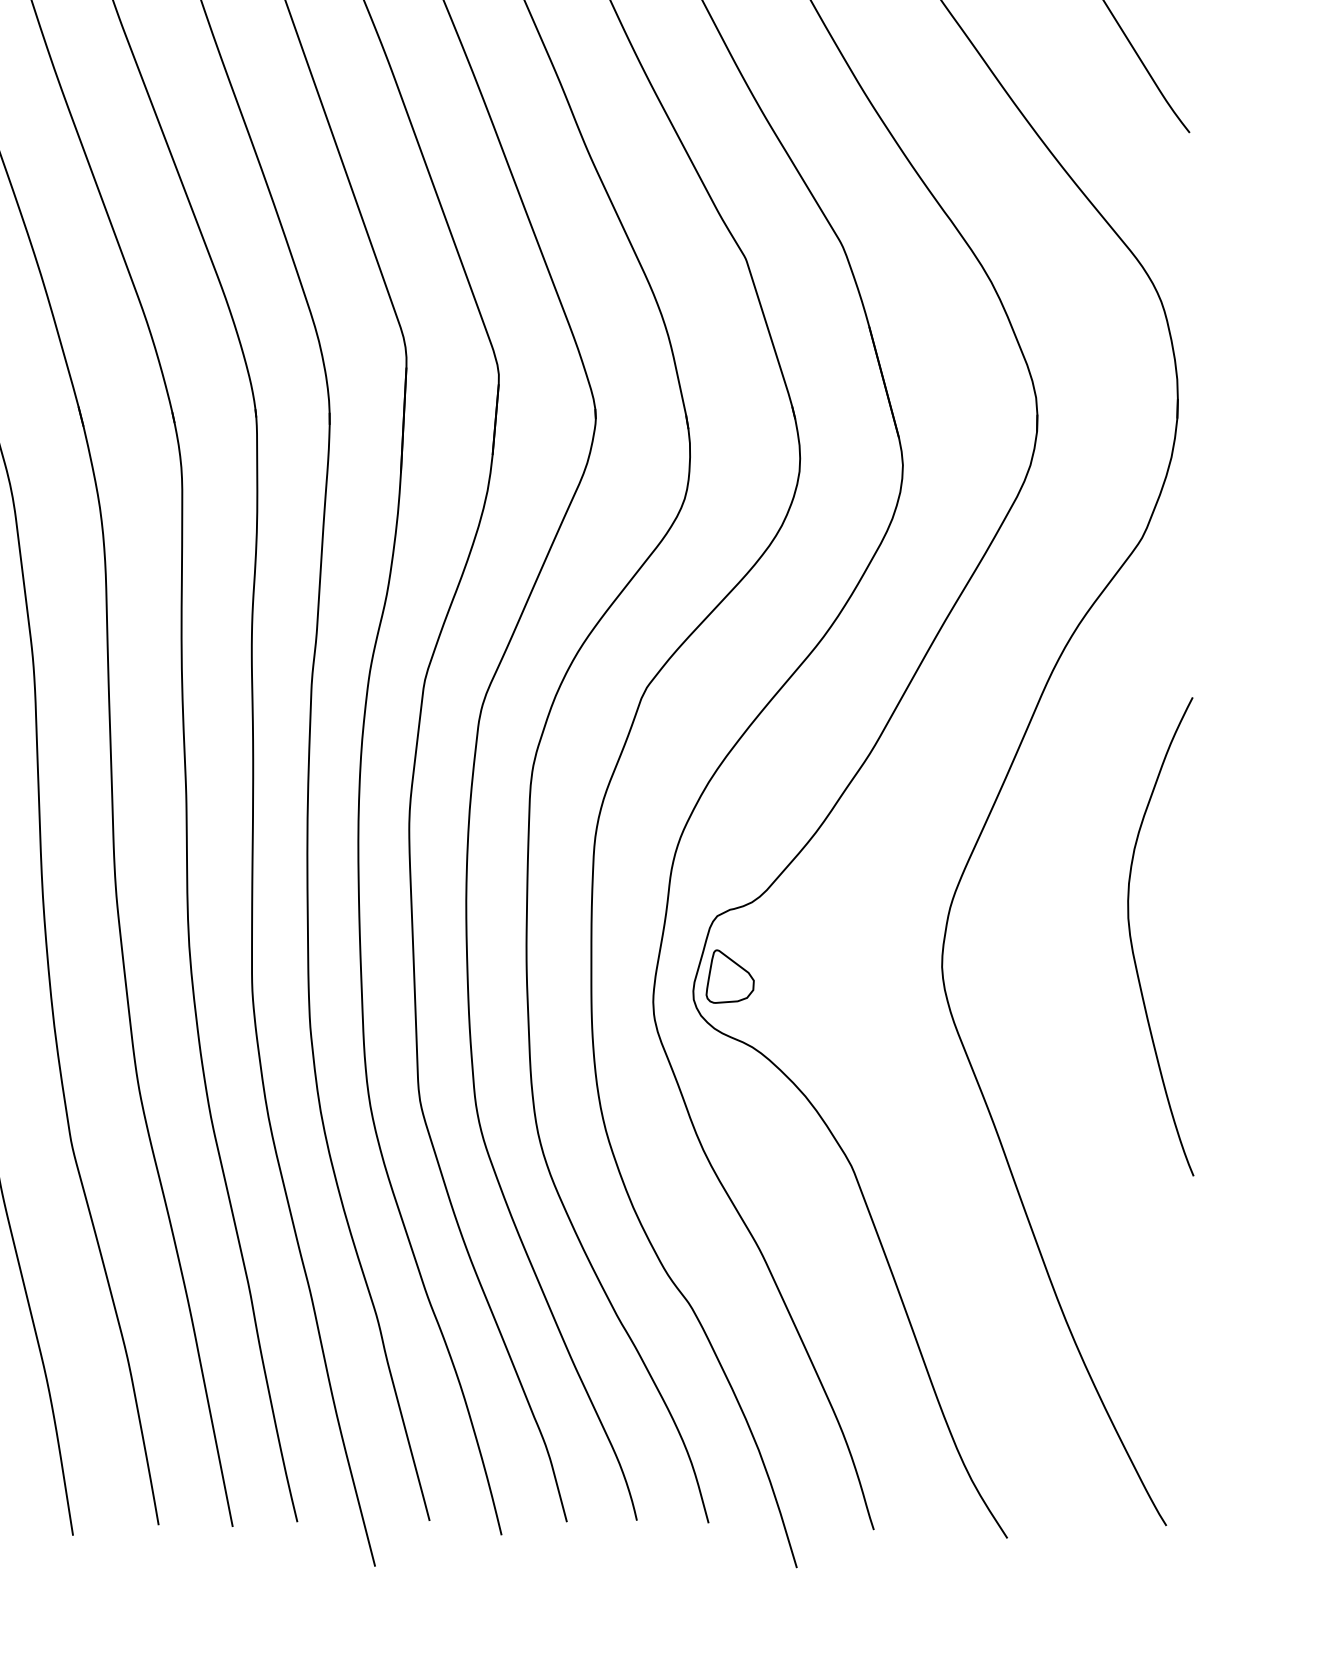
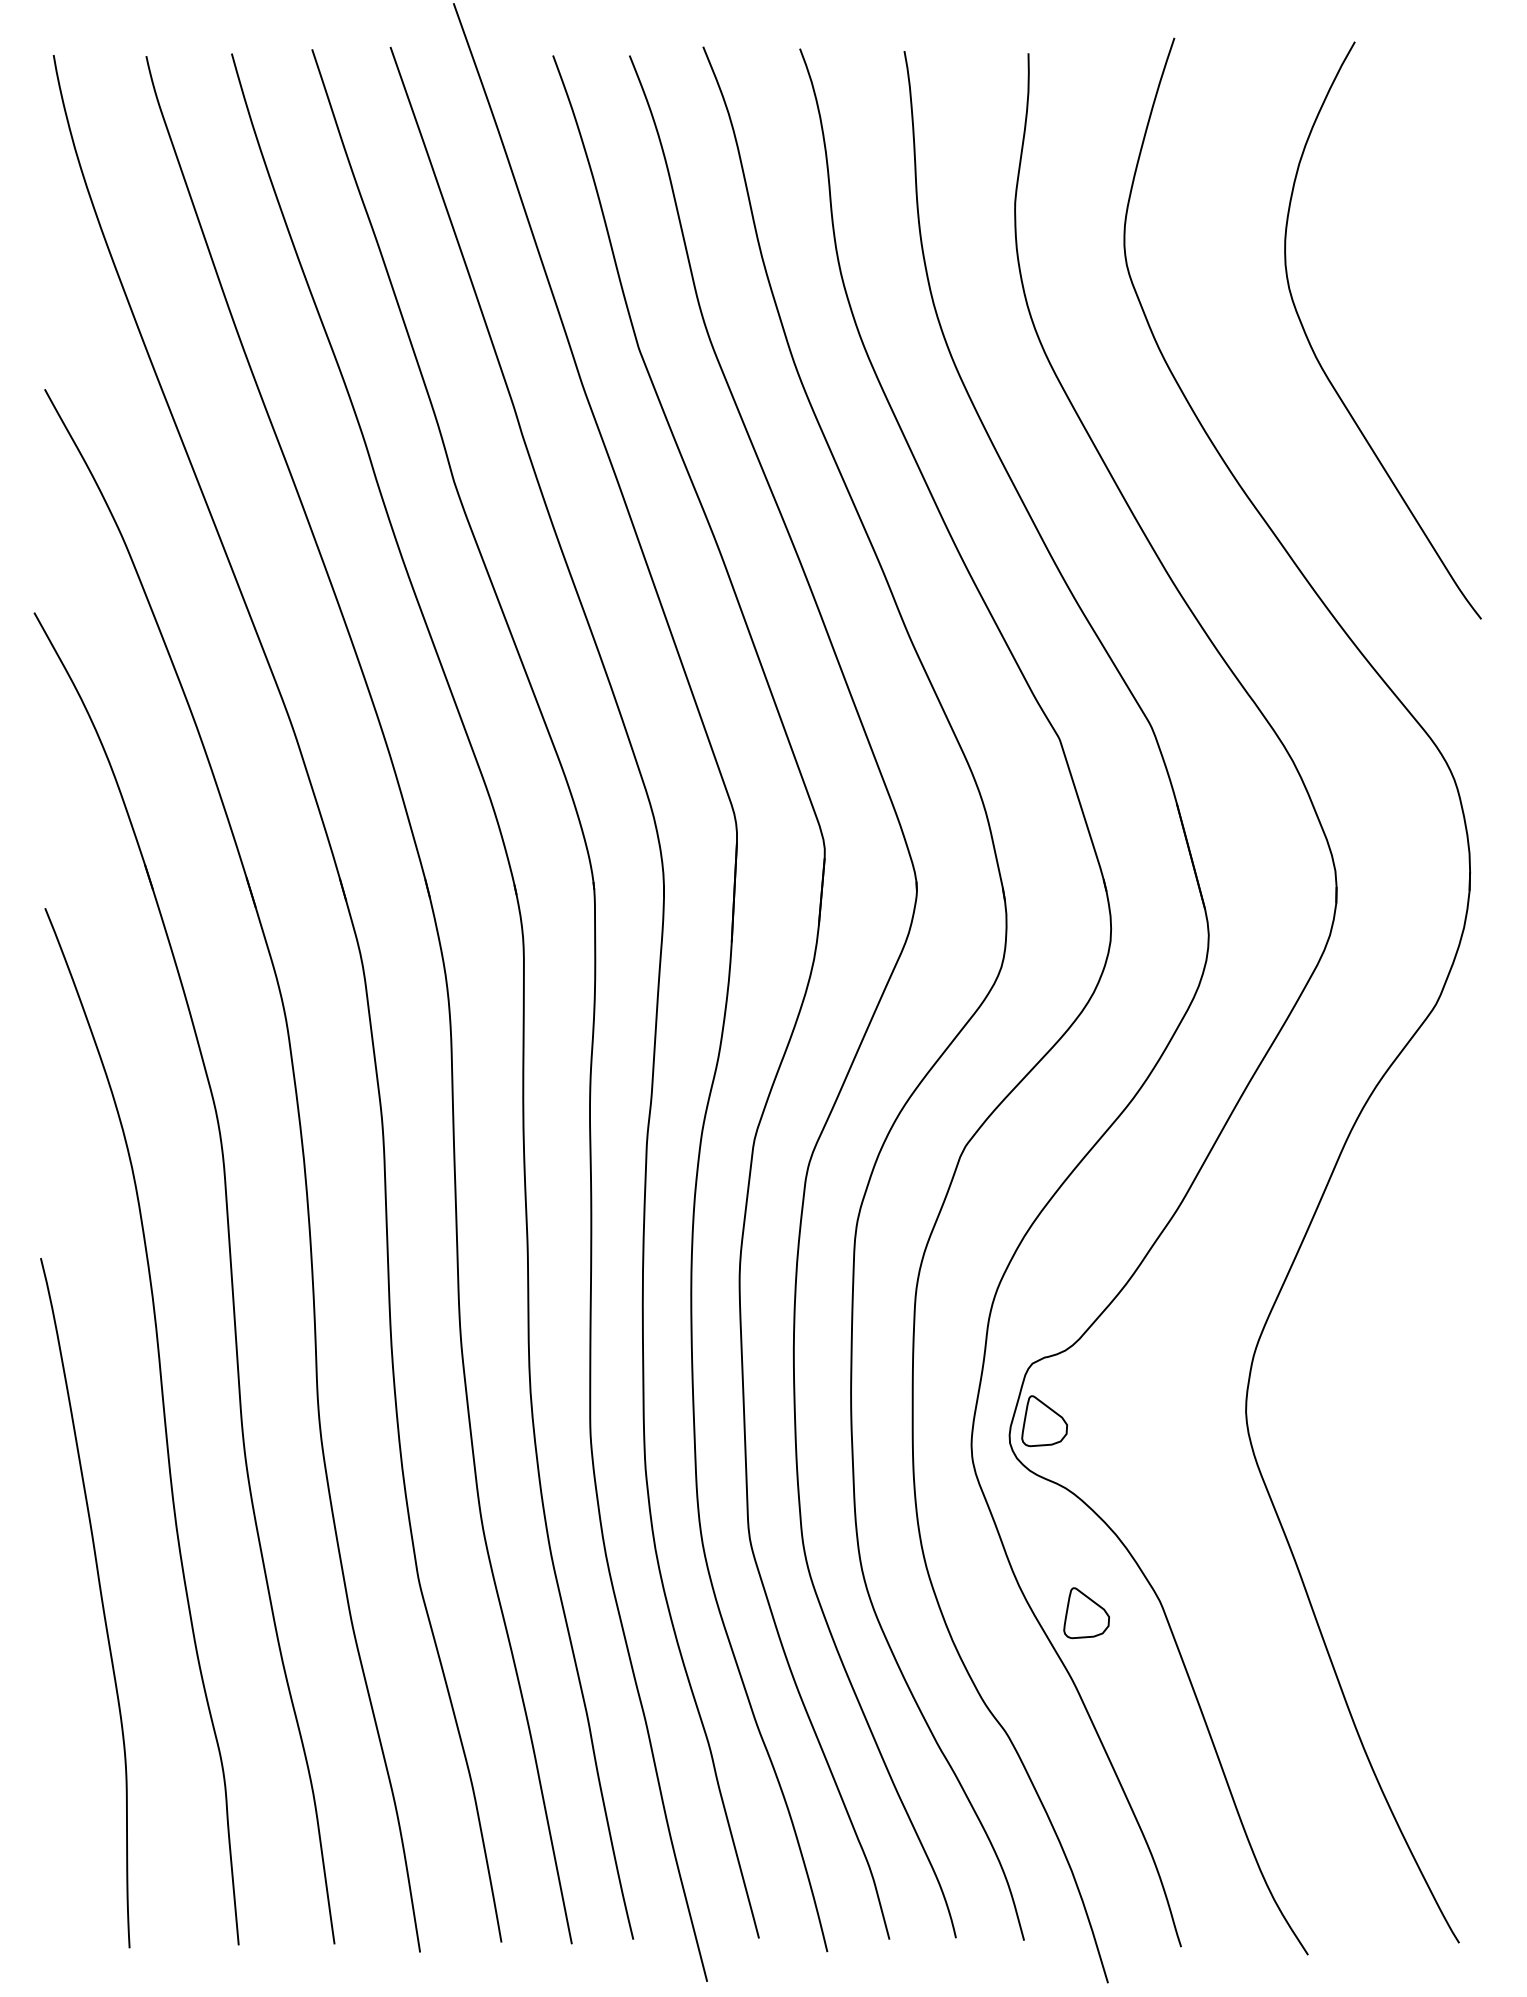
curve: (1133, 944) -> (1427, 1390), removed
part: (774, 1178) -> (1086, 1613), added

